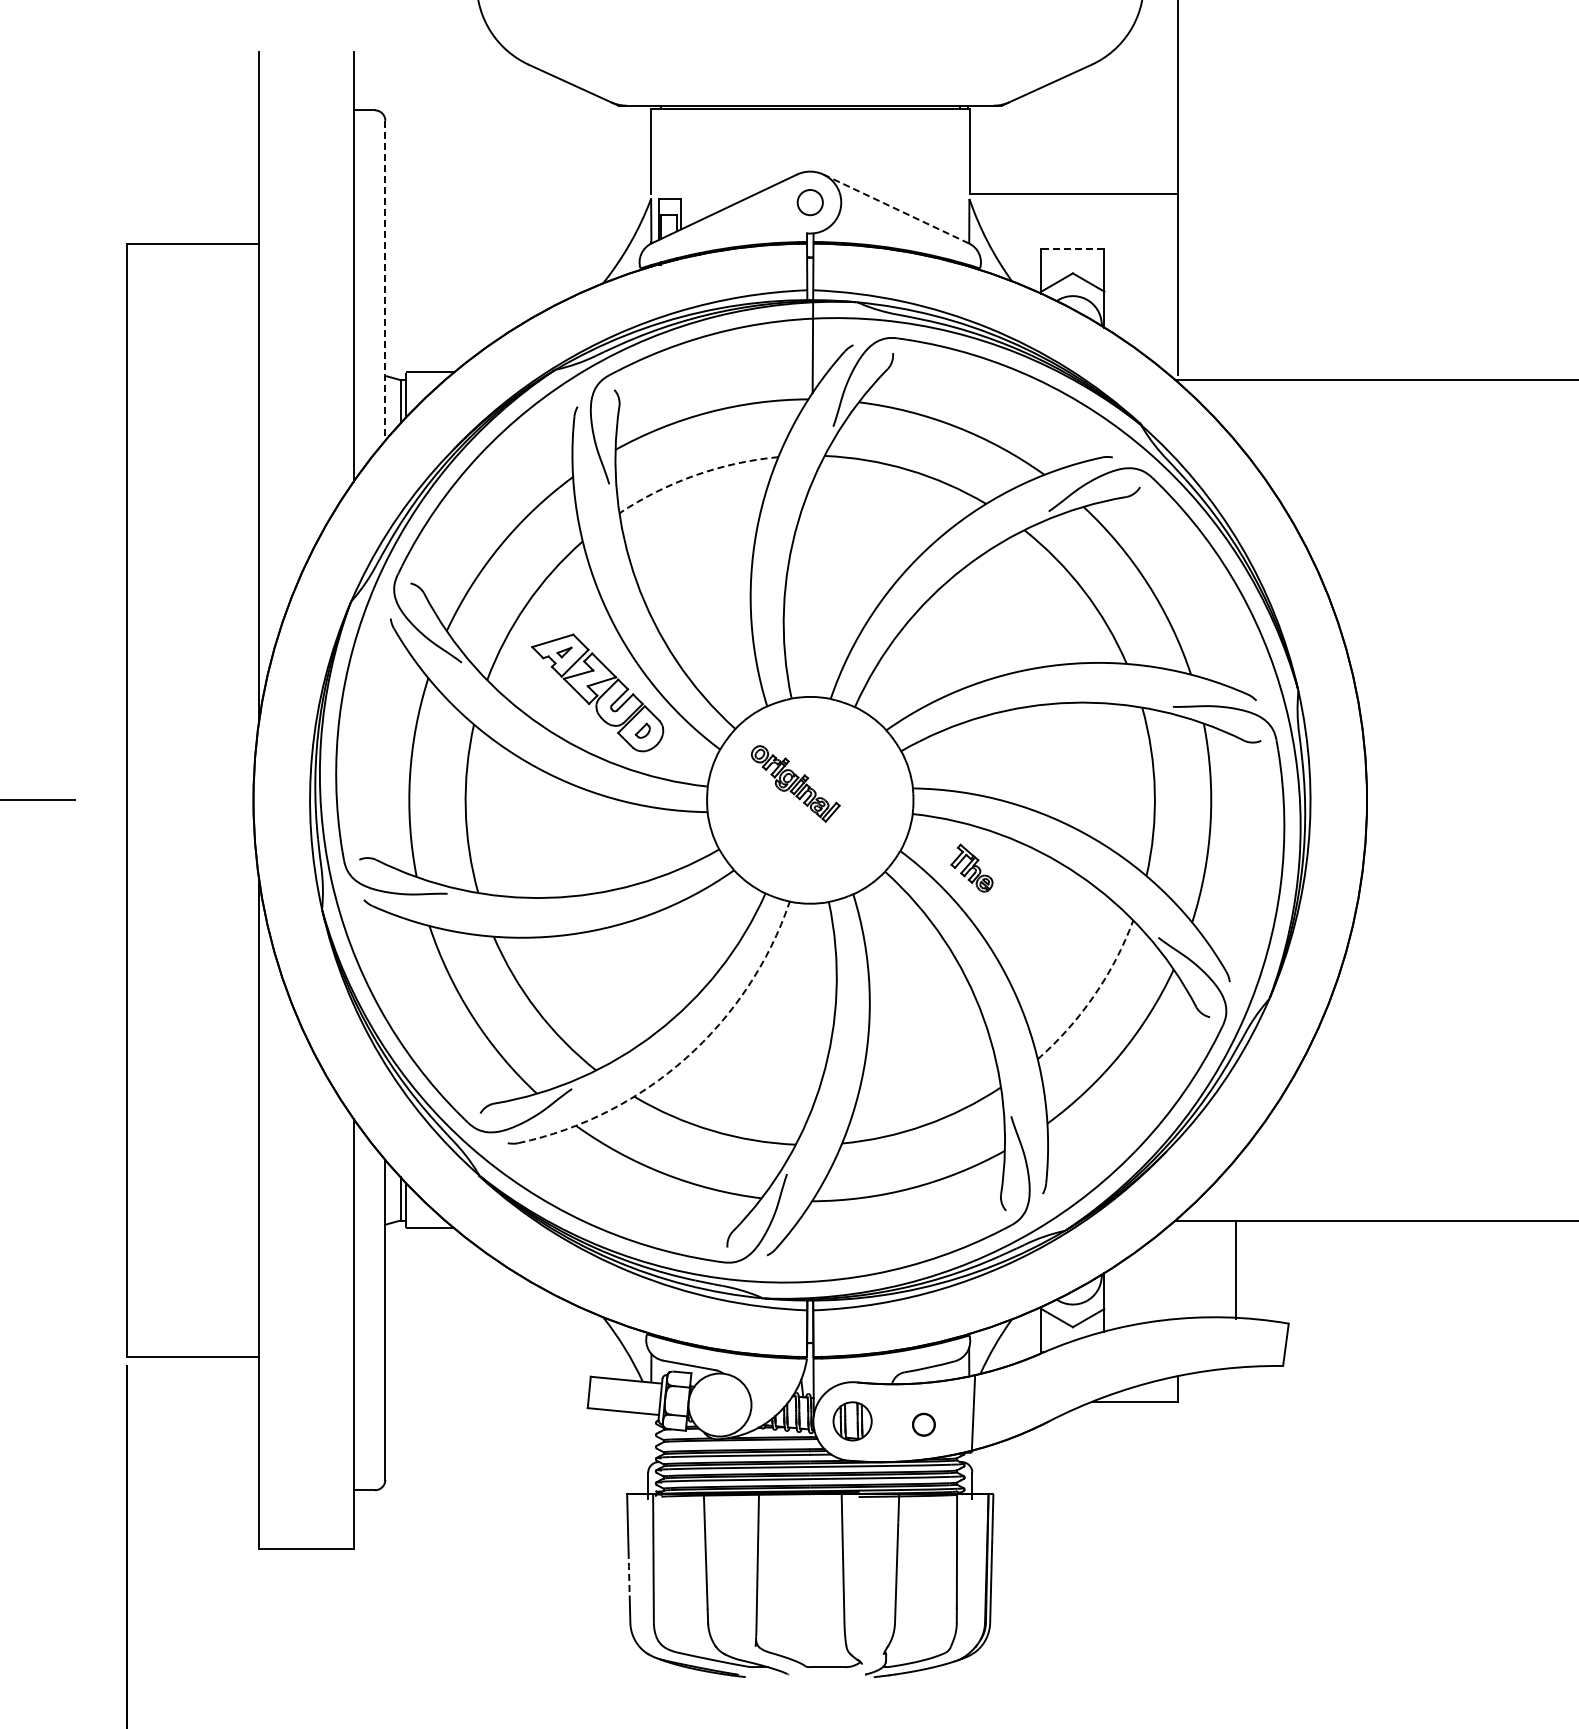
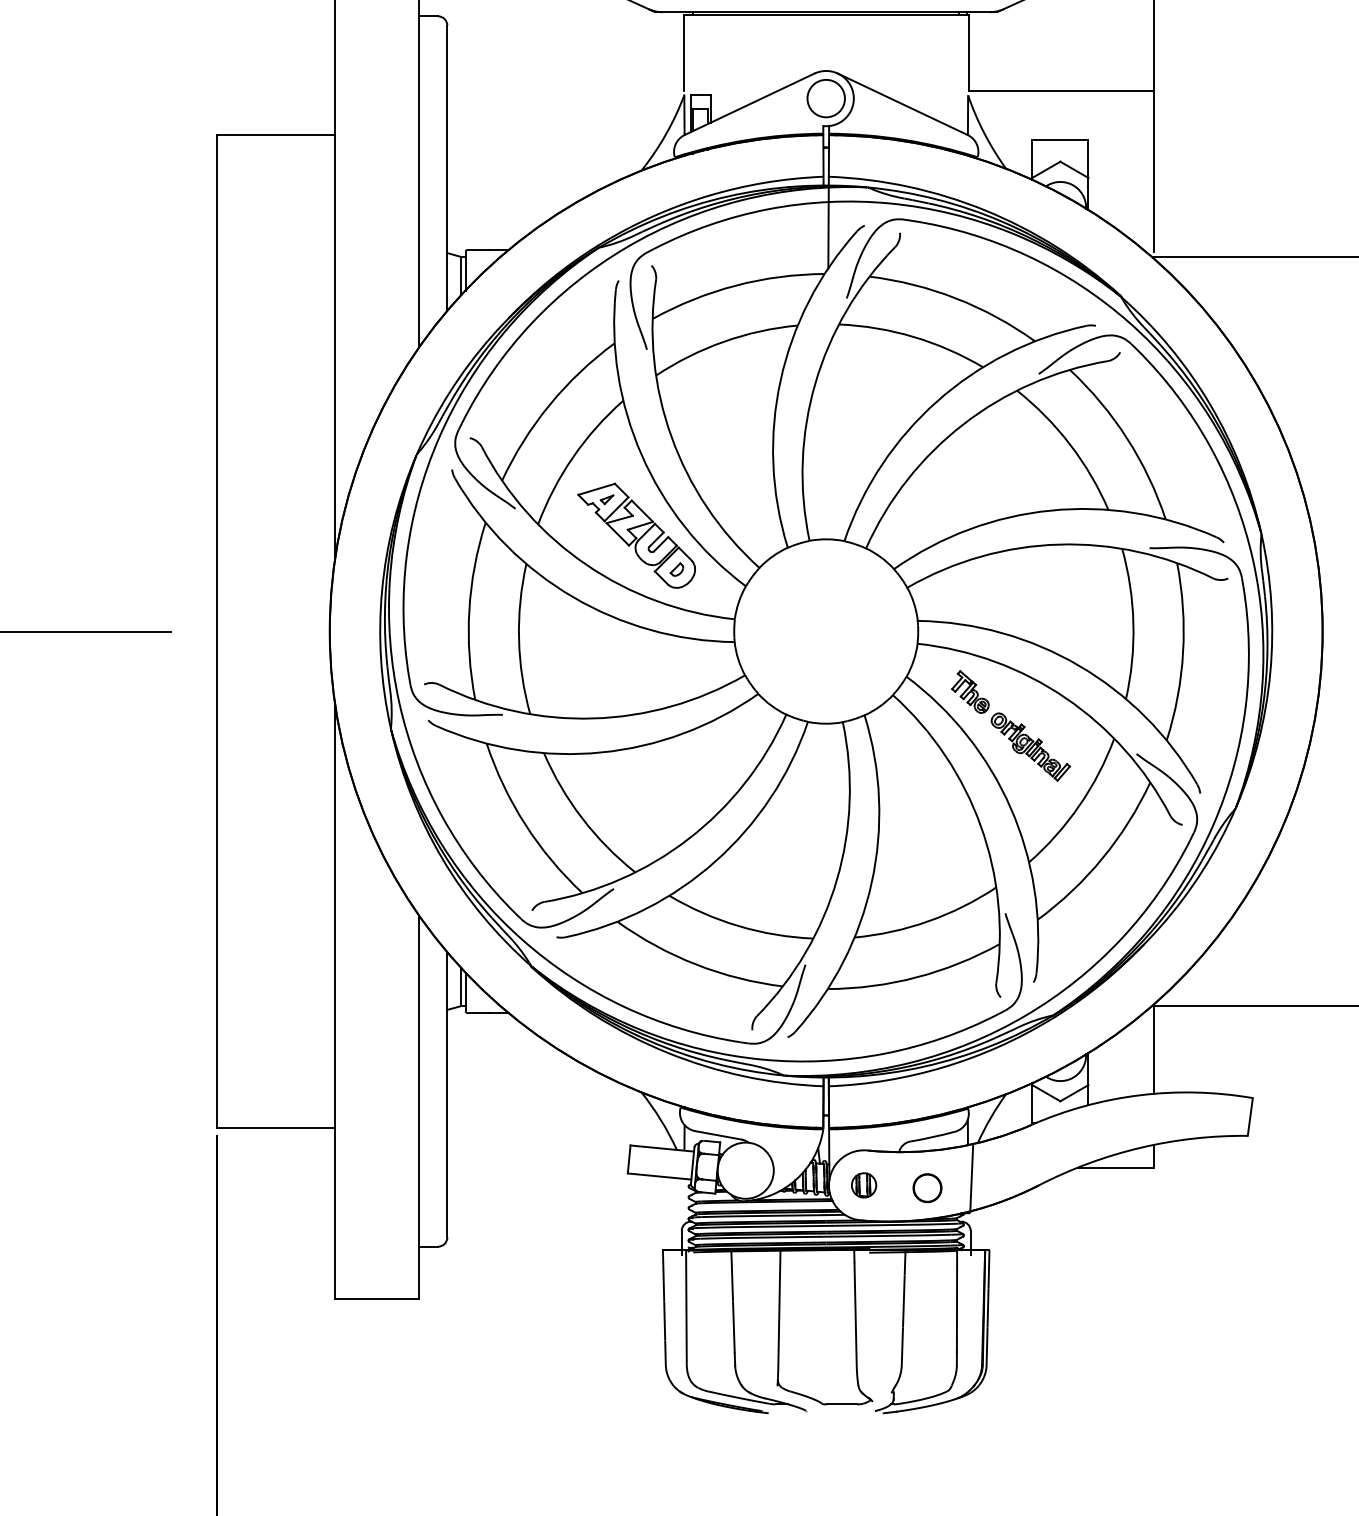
circle: (810, 202) -> (826, 98), size x1.67
line: (895, 208) -> (902, 103), dashed -> solid
line: (1072, 248) -> (1060, 139), dashed -> solid
line: (385, 280) -> (447, 168), dashed -> solid
arc: (695, 475) -> (723, 341), dashed -> solid
part: (795, 783) -> (1030, 746), moved
arc: (1094, 995) -> (1079, 805), dashed -> solid
arc: (686, 1058) -> (715, 861), dashed -> solid
line: (1235, 1269) -> (1153, 1049), moved
part: (852, 1421) -> (863, 1185), size x0.71
circle: (923, 1424) -> (927, 1188), size x1.43
line: (629, 1573) -> (665, 1320), dashed -> solid

